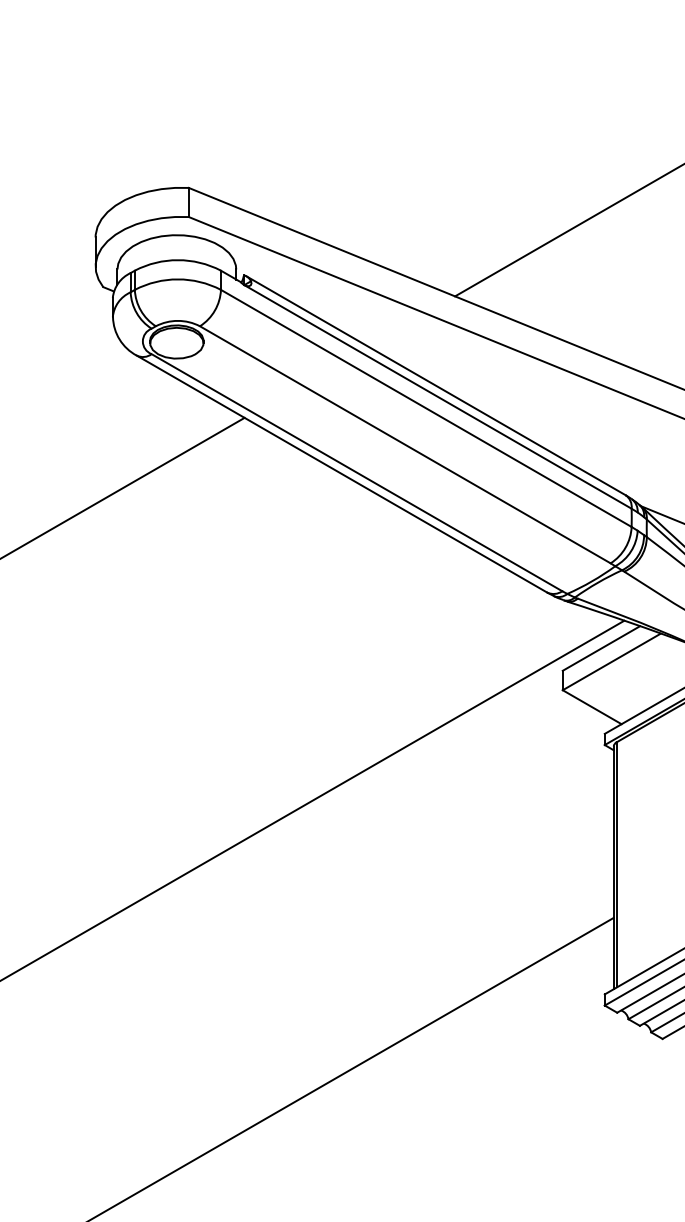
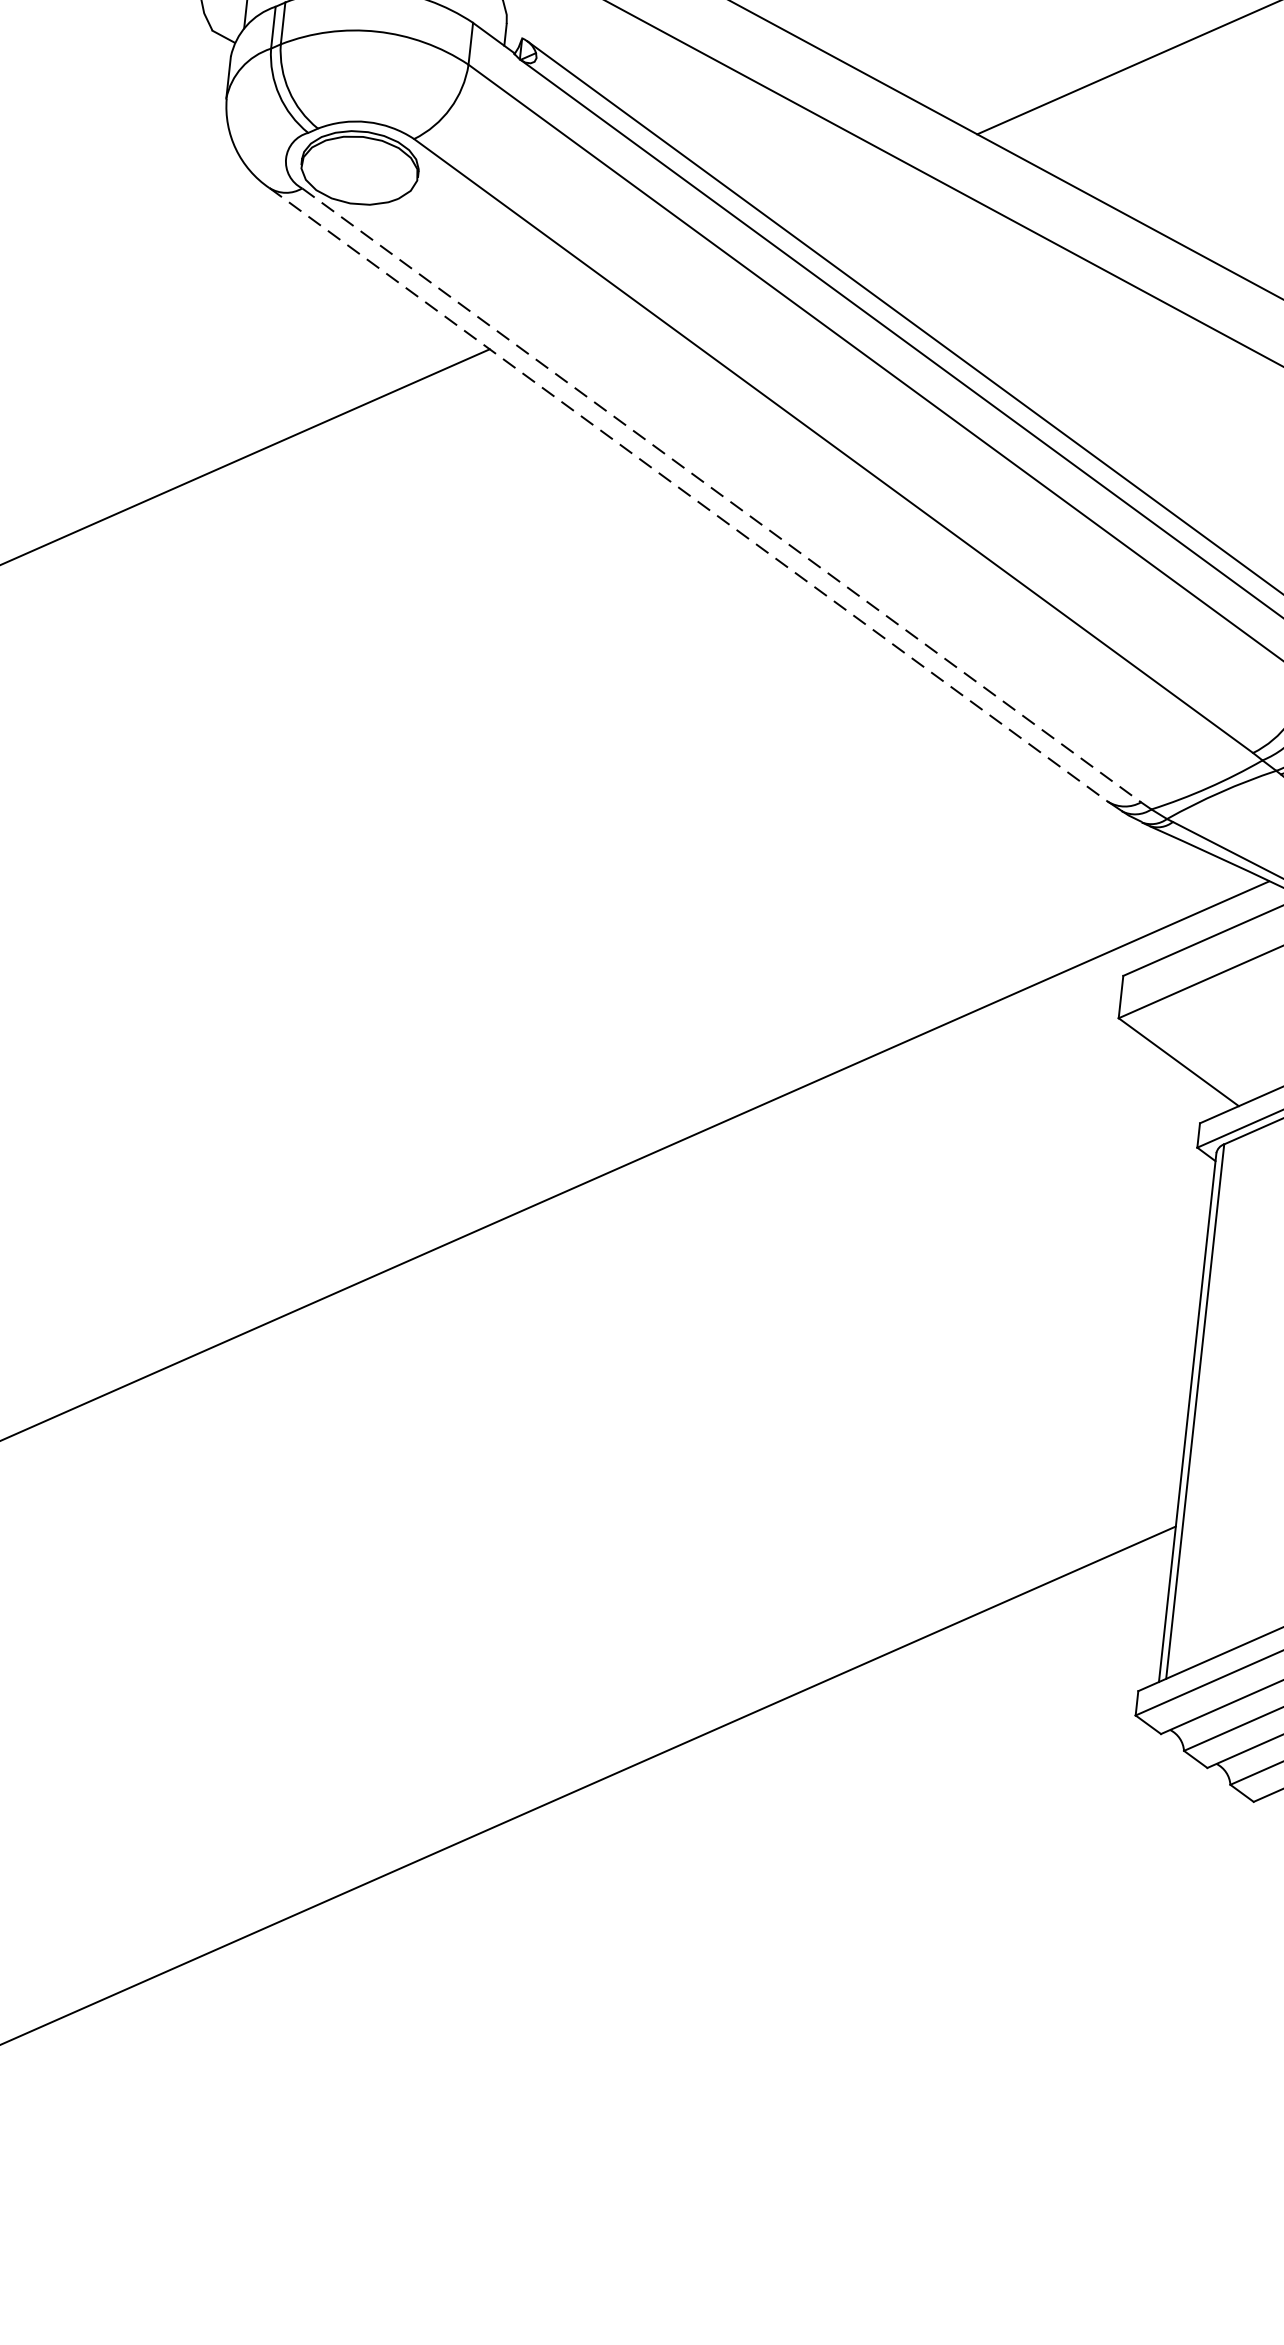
line: (357, 472) -> (722, 495), solid -> dashed
line: (342, 474) -> (689, 495), solid -> dashed

